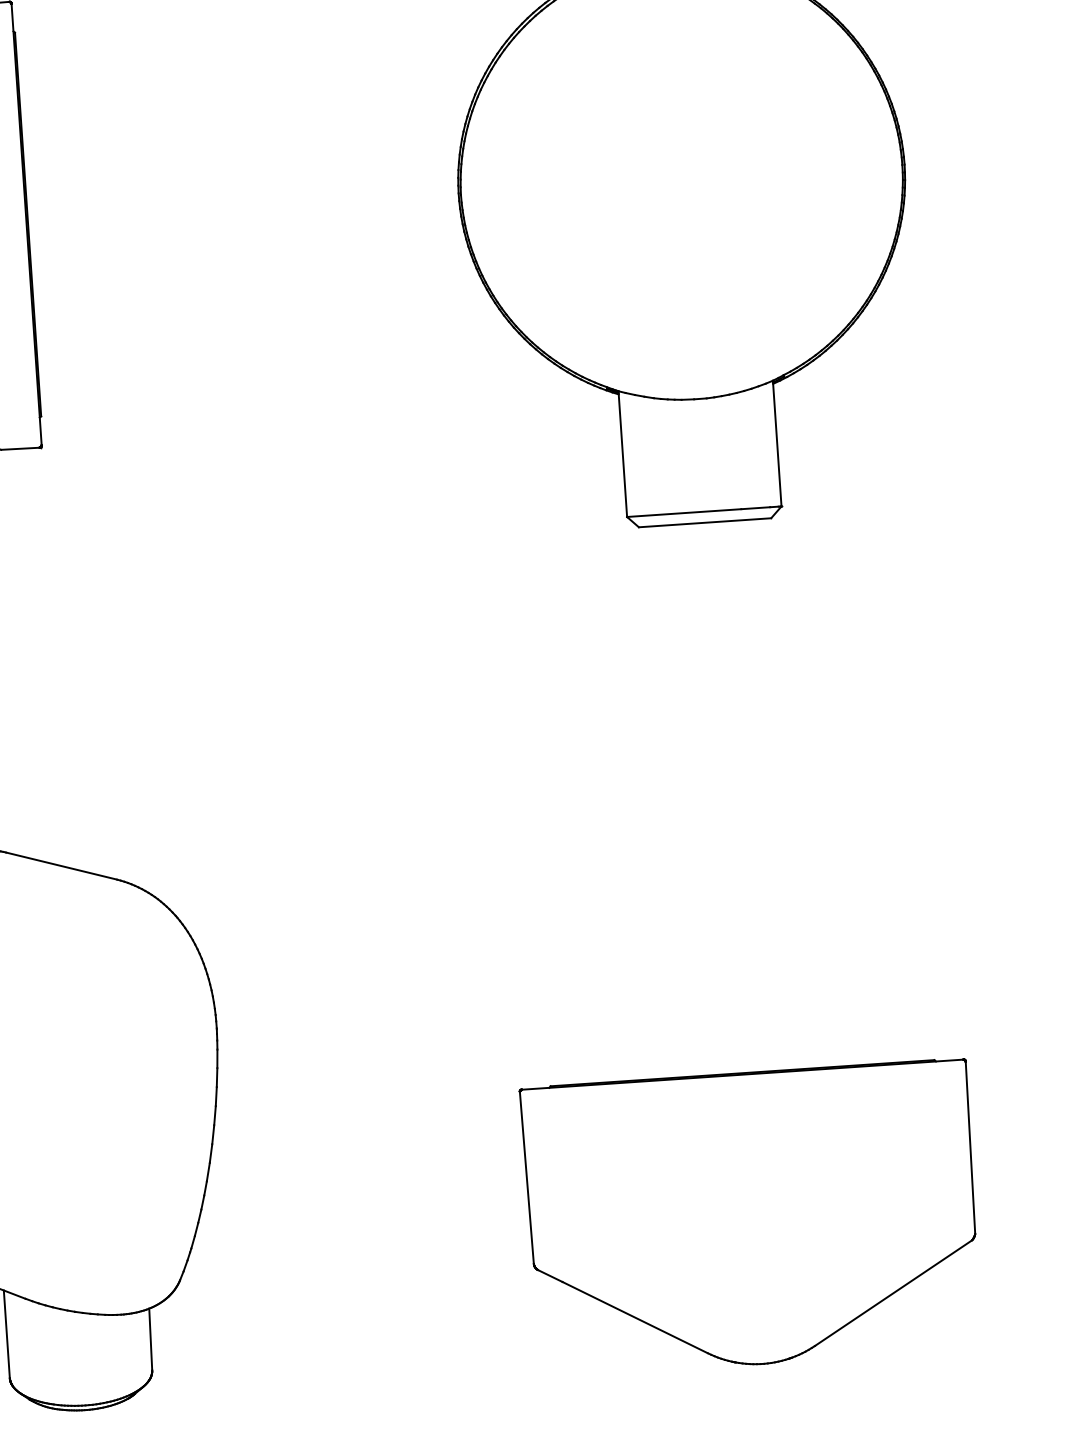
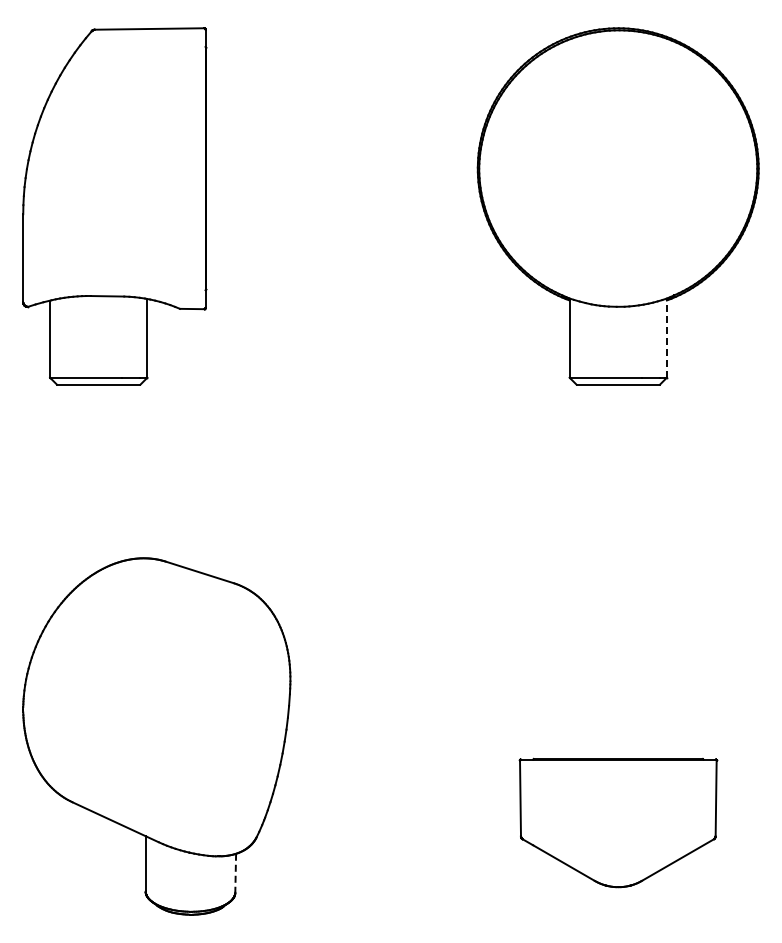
line: (776, 444) -> (666, 338), solid -> dashed
part: (752, 1217) -> (618, 822), size x0.7
line: (150, 1339) -> (235, 873), solid -> dashed

